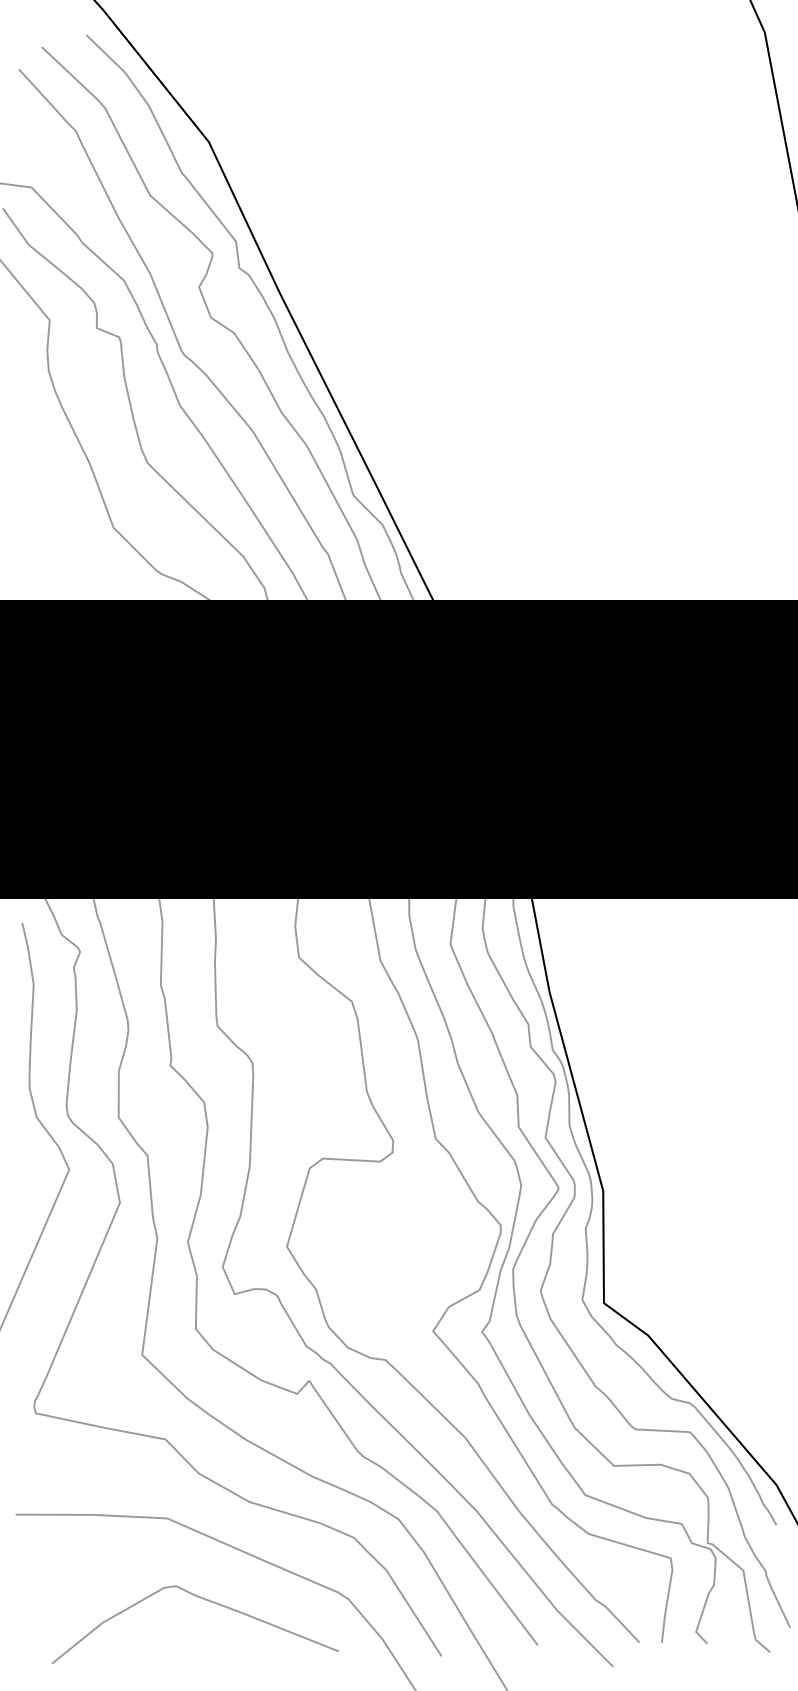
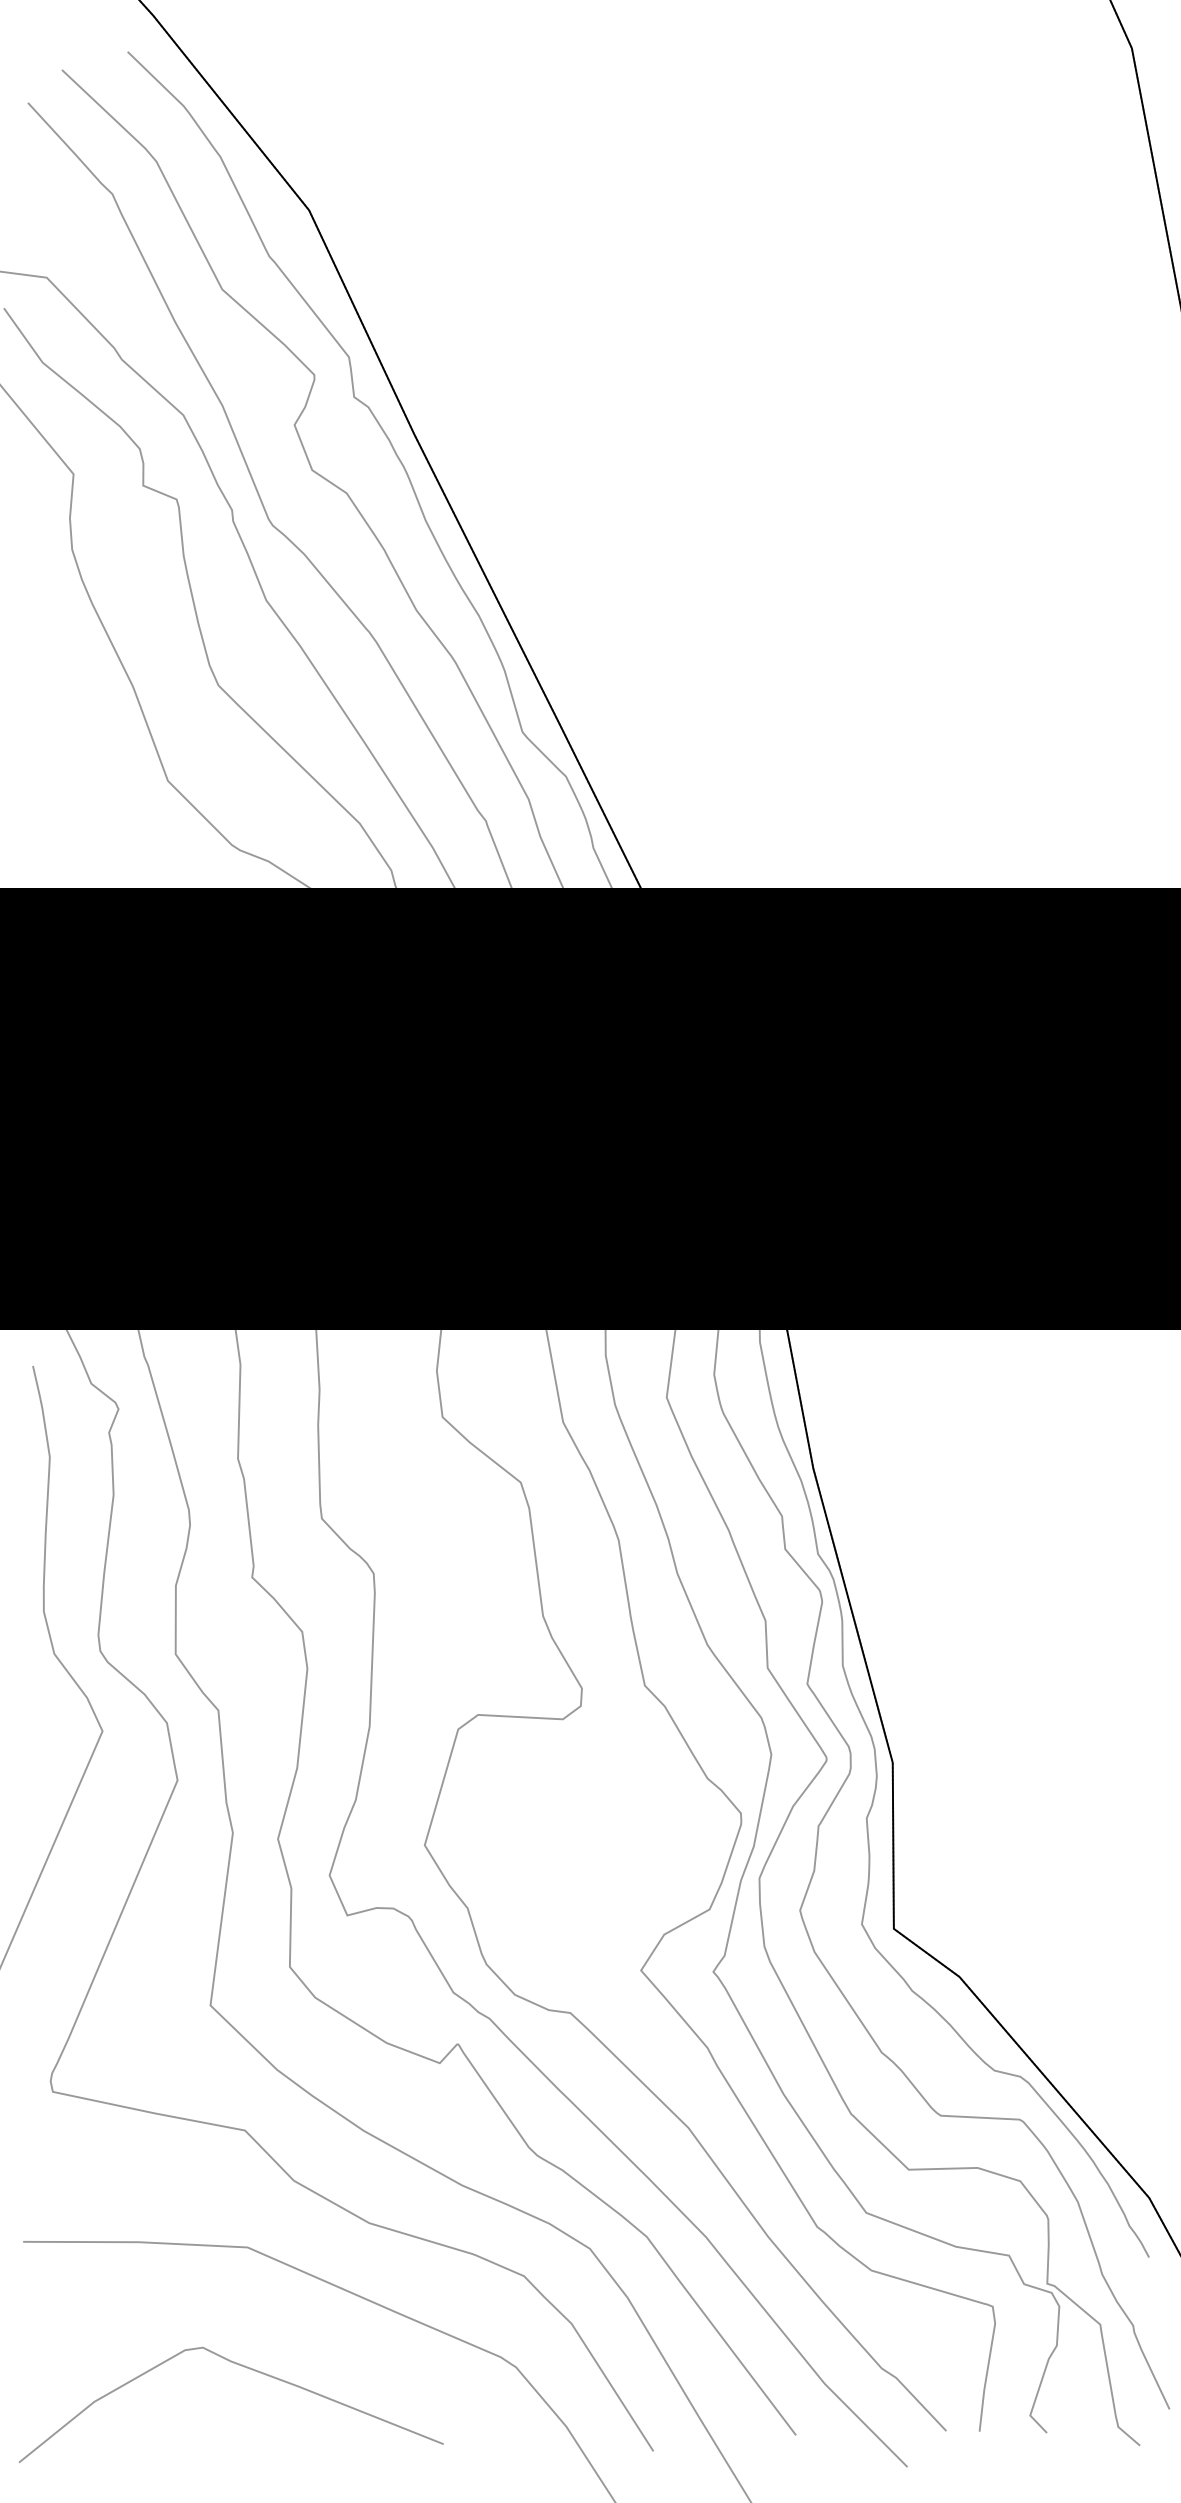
curve: (205, 1600) -> (246, 2368), moved

